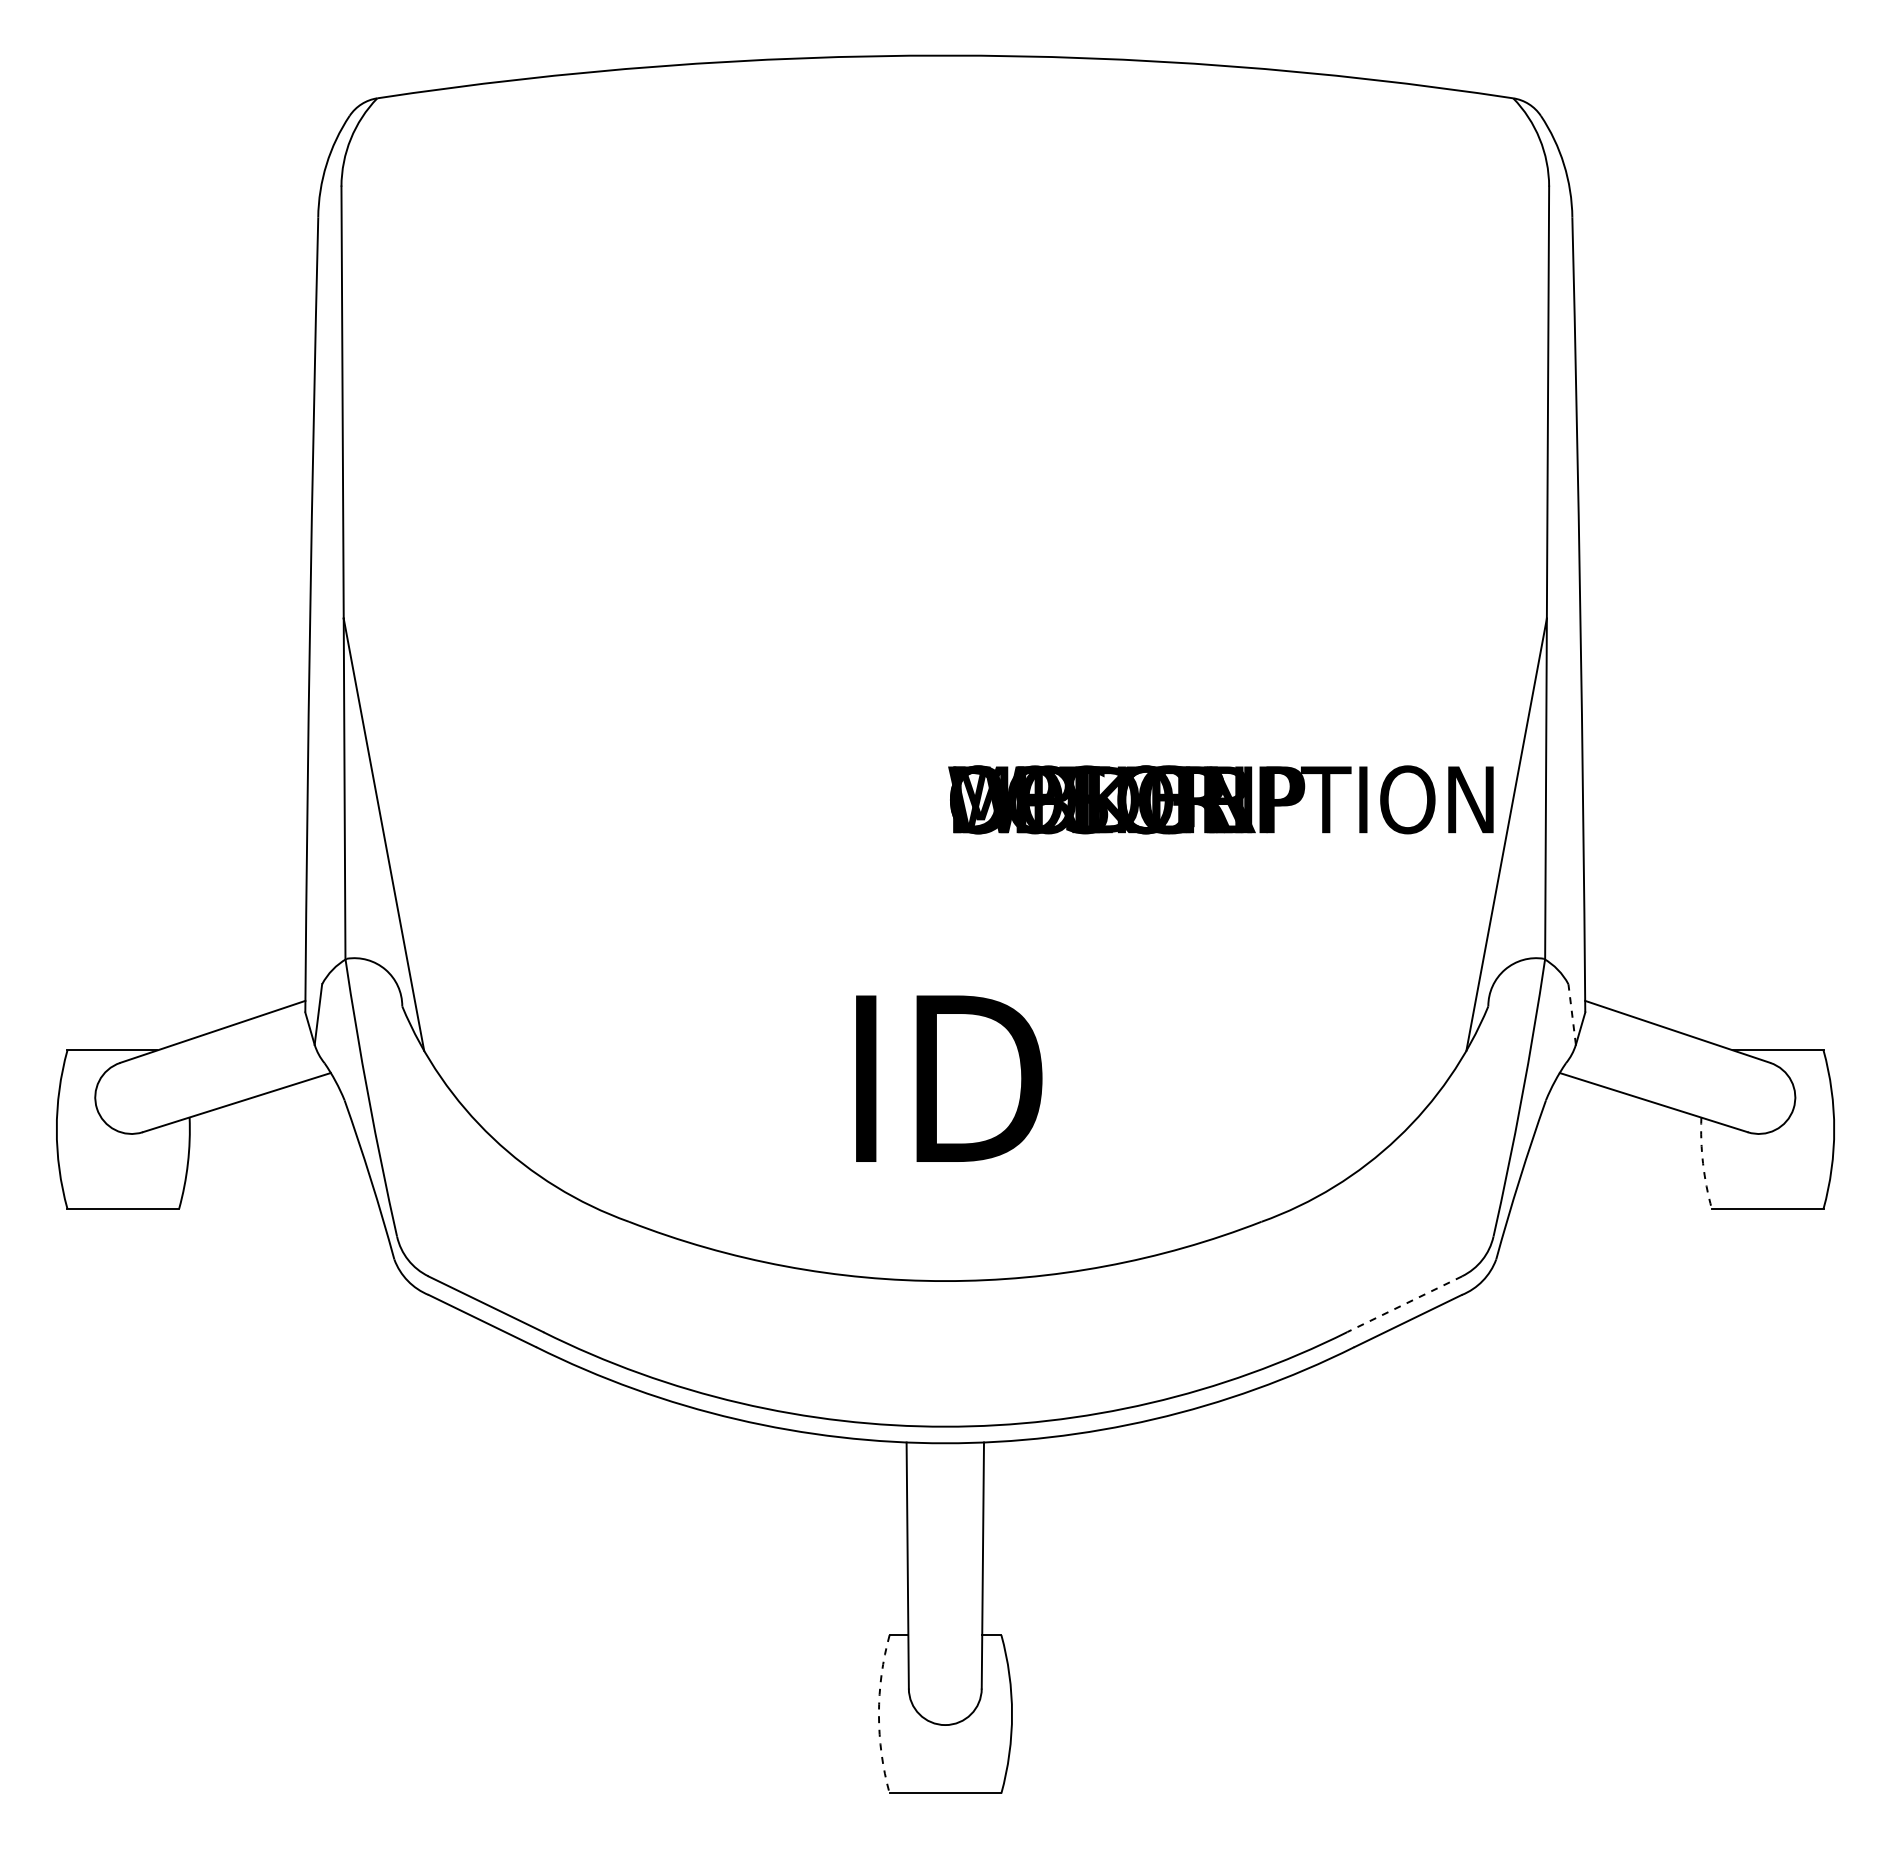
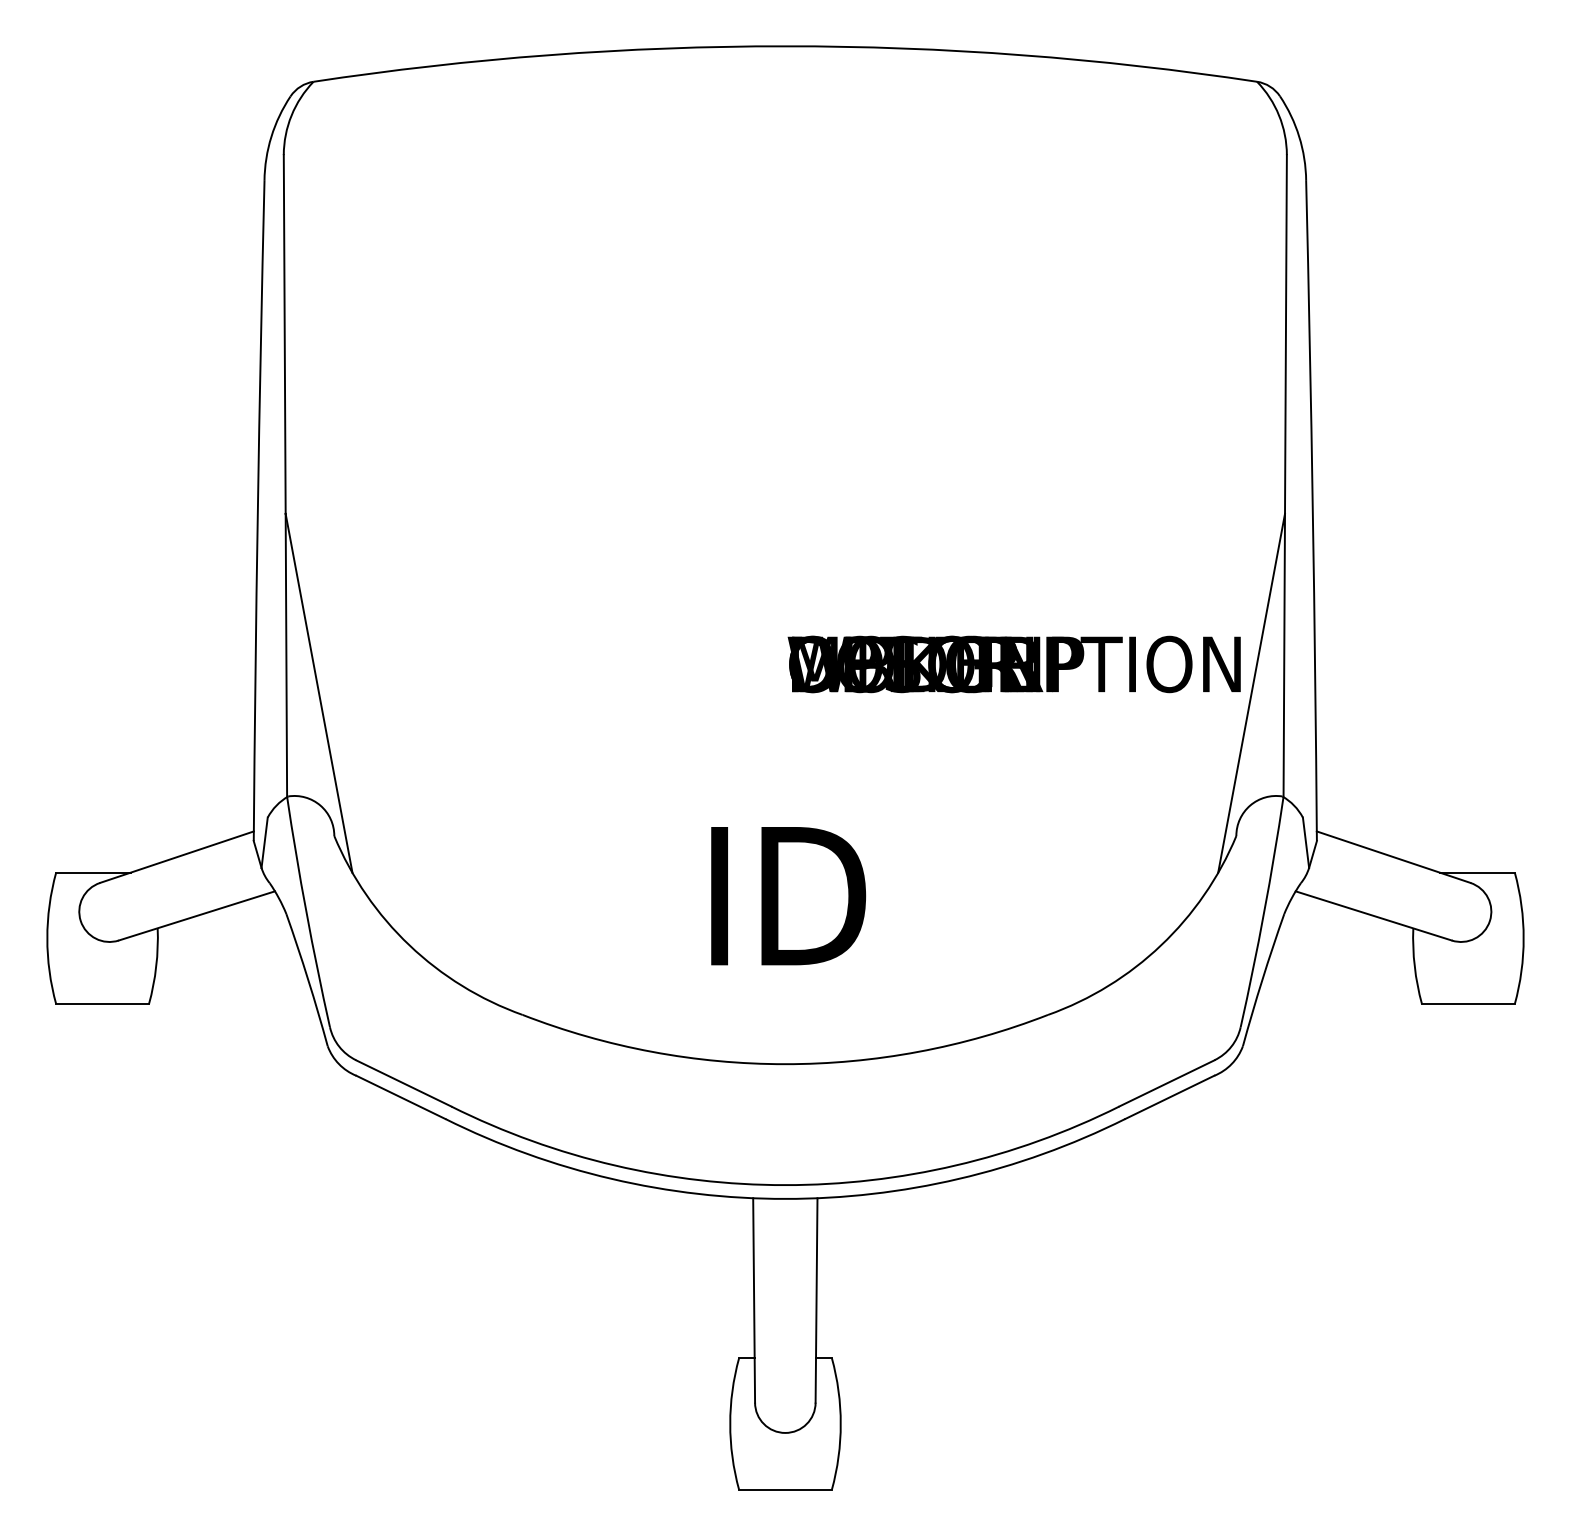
line: (1572, 1014) -> (1306, 842), dashed -> solid
arc: (1703, 1163) -> (1415, 966), dashed -> solid
line: (1404, 1304) -> (1166, 1083), dashed -> solid
arc: (878, 1714) -> (729, 1424), dashed -> solid

